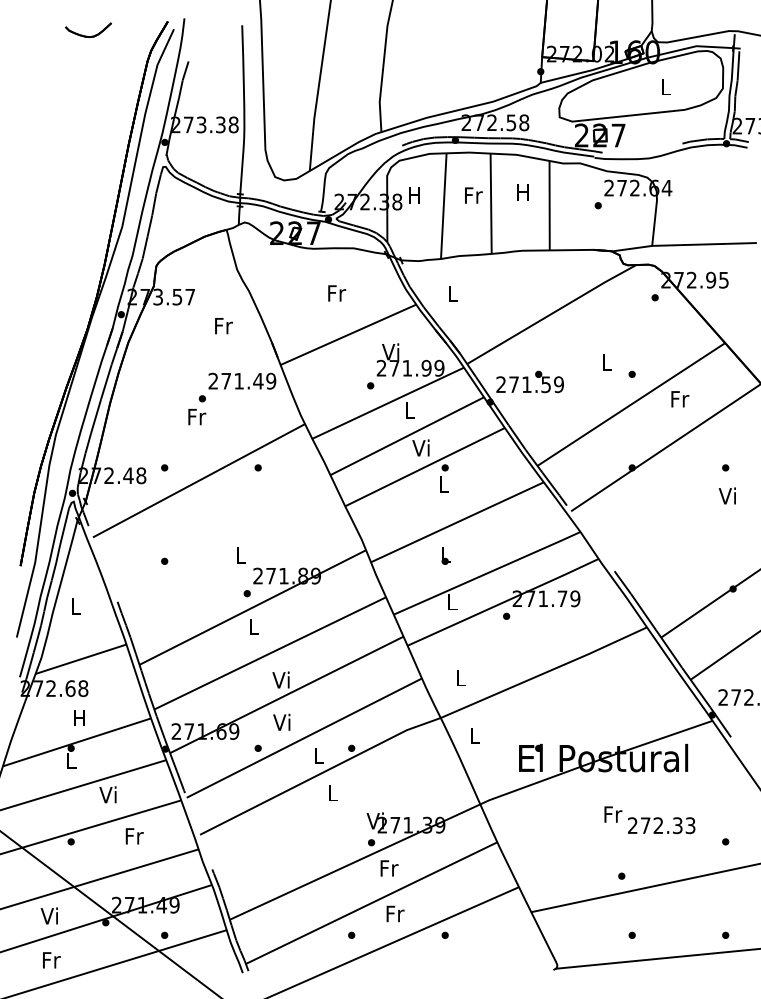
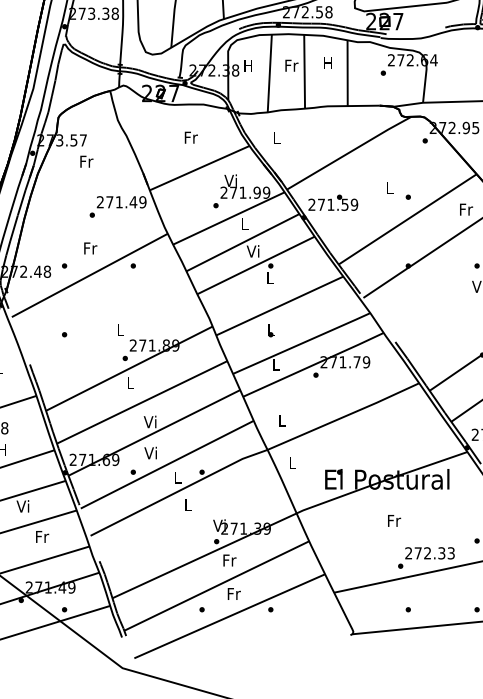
text: (223, 326) -> (86, 162), moved
text: (680, 399) -> (466, 209), moved
text: (197, 417) -> (90, 248), moved
text: (661, 825) -> (429, 553), moved

